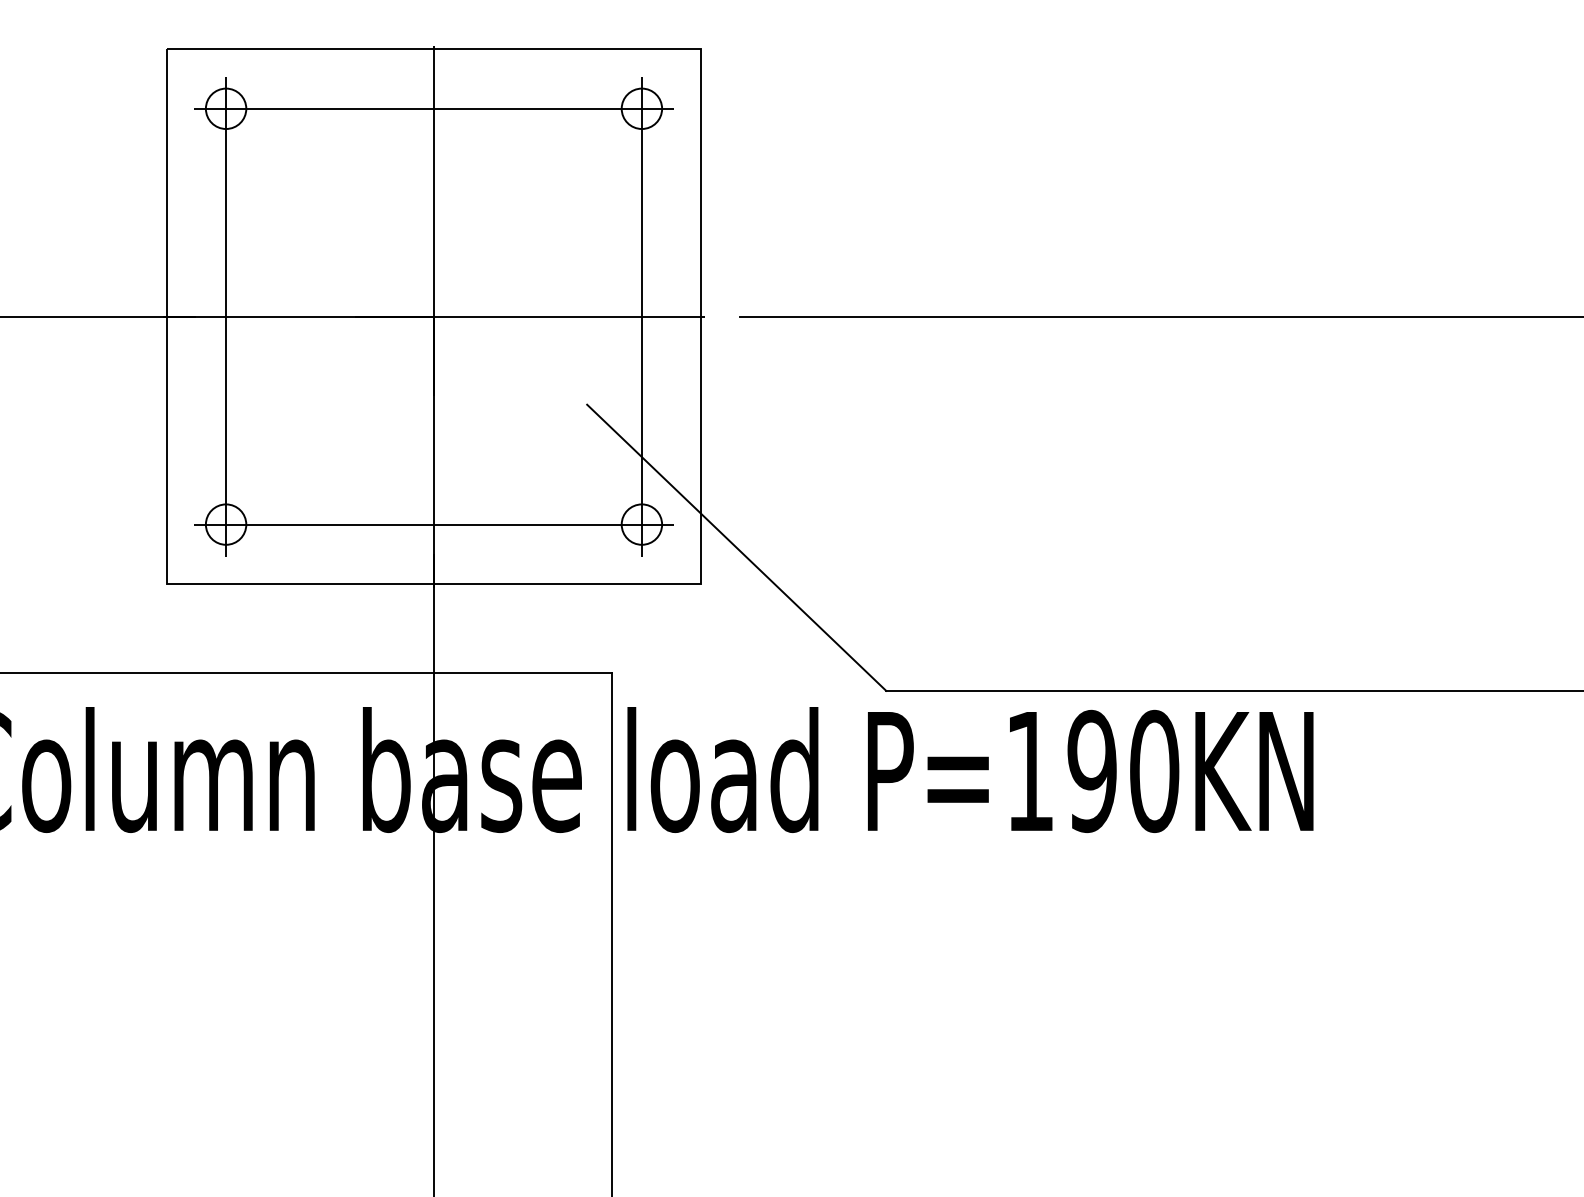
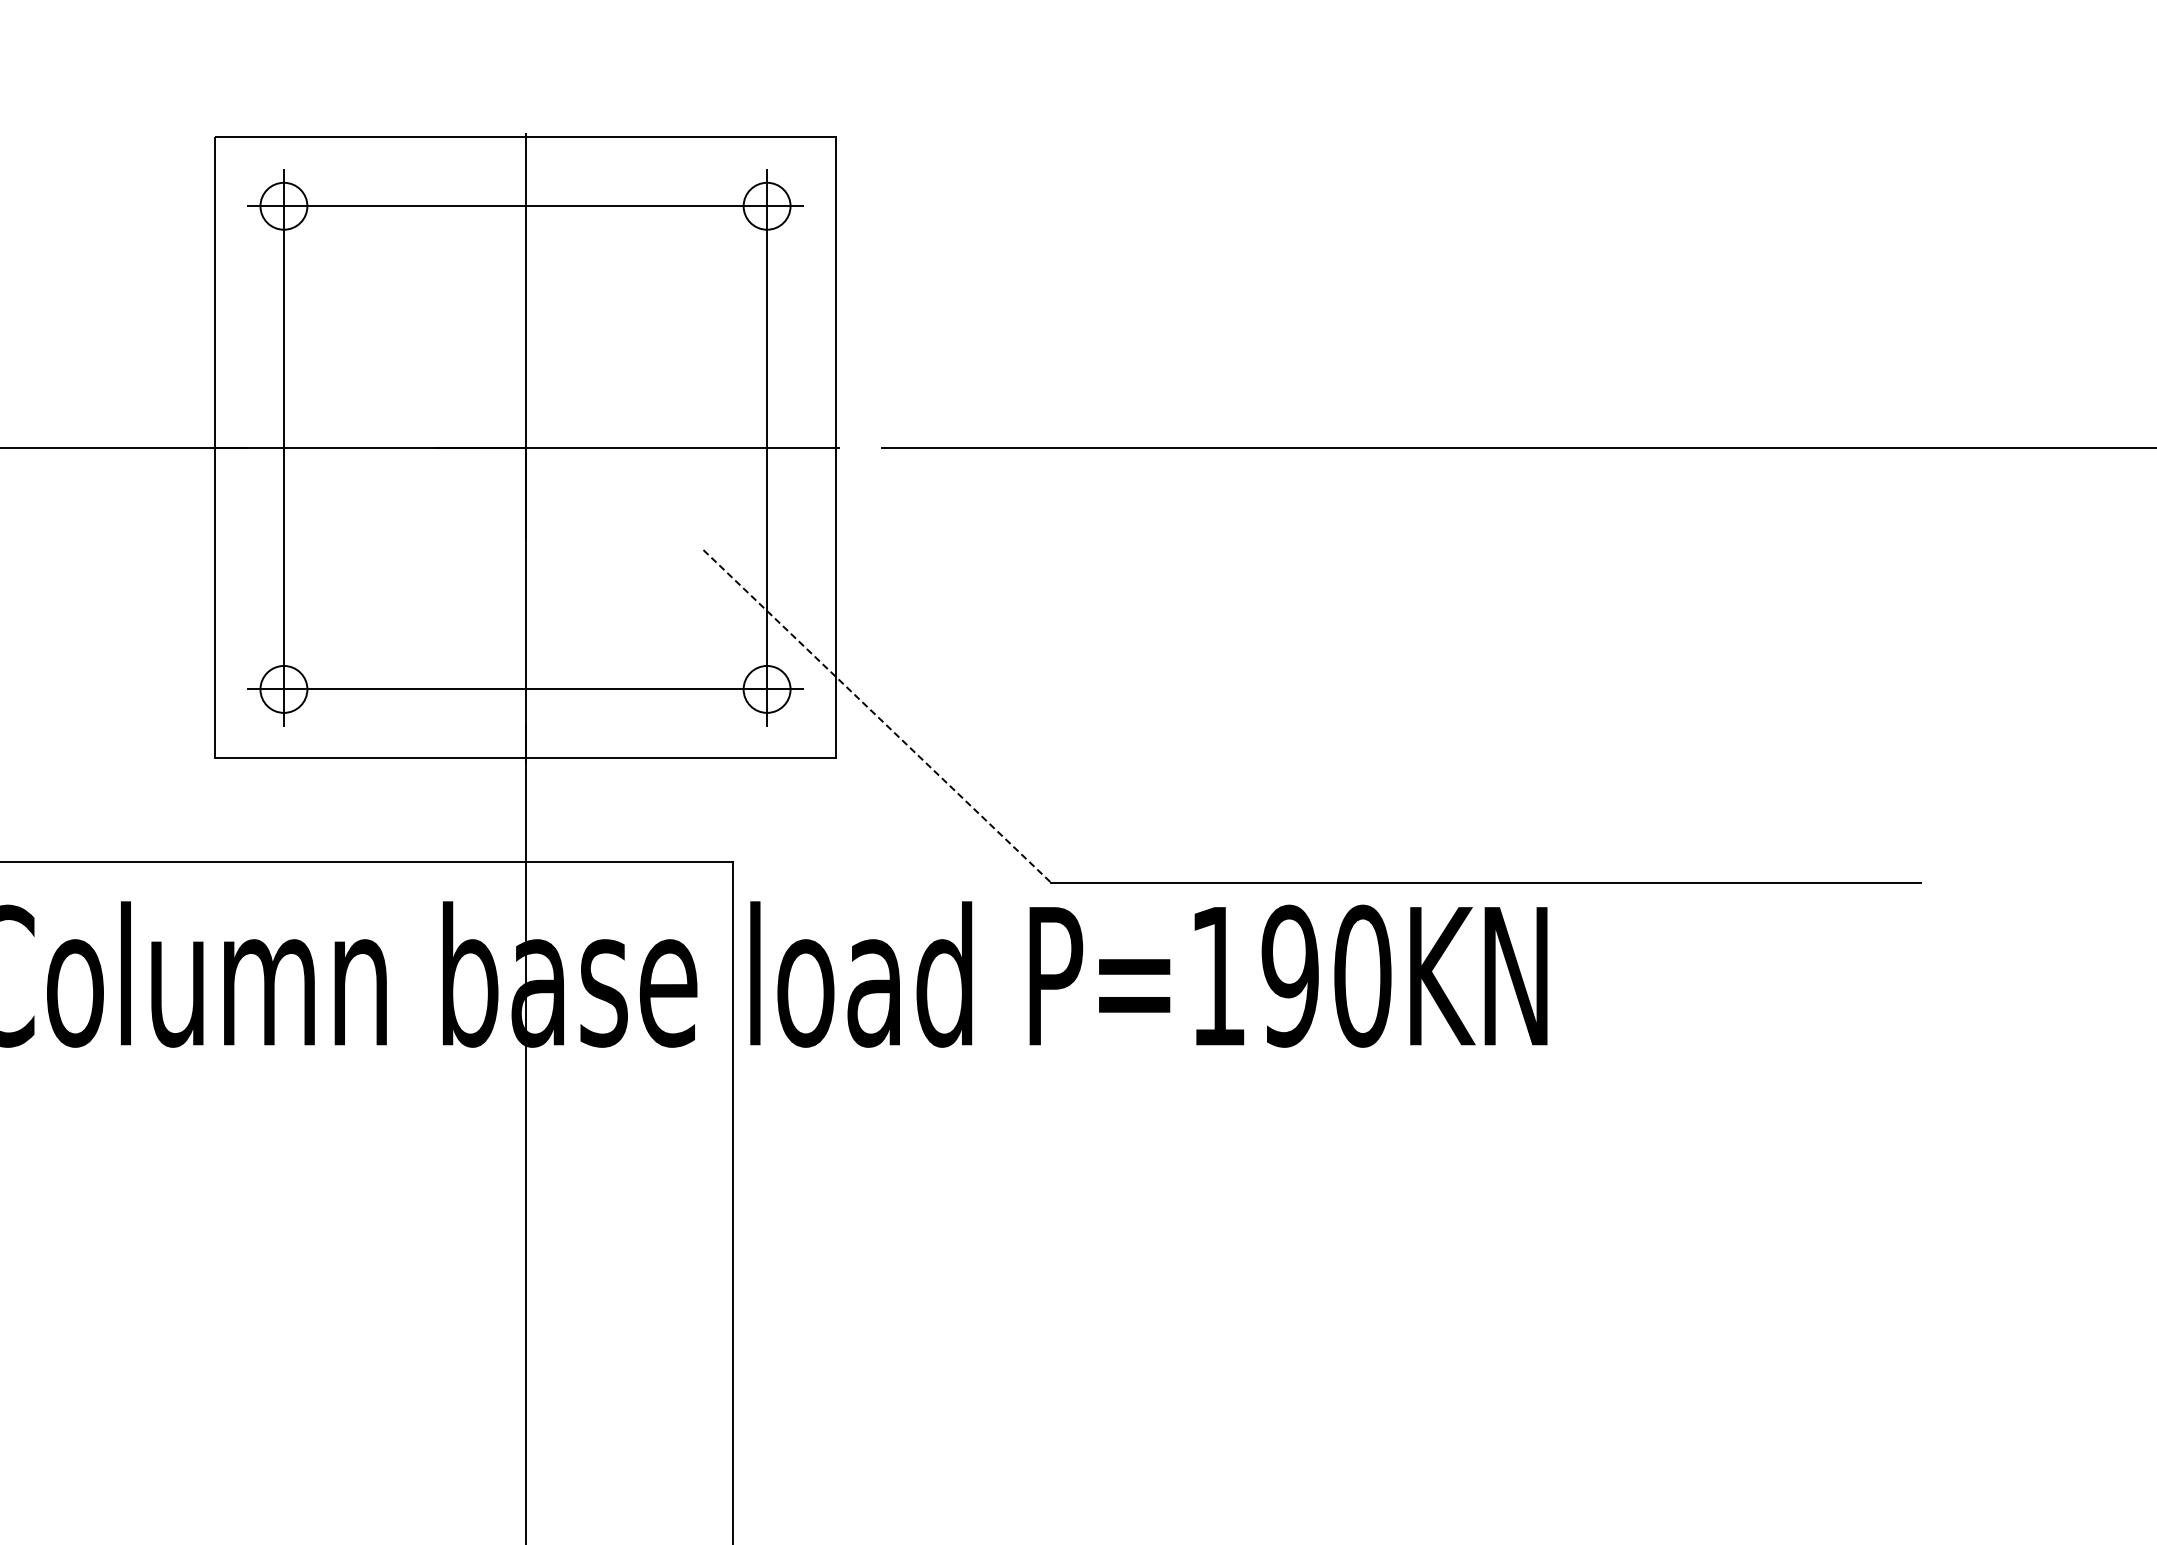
line: (736, 547) -> (877, 716), solid -> dashed

